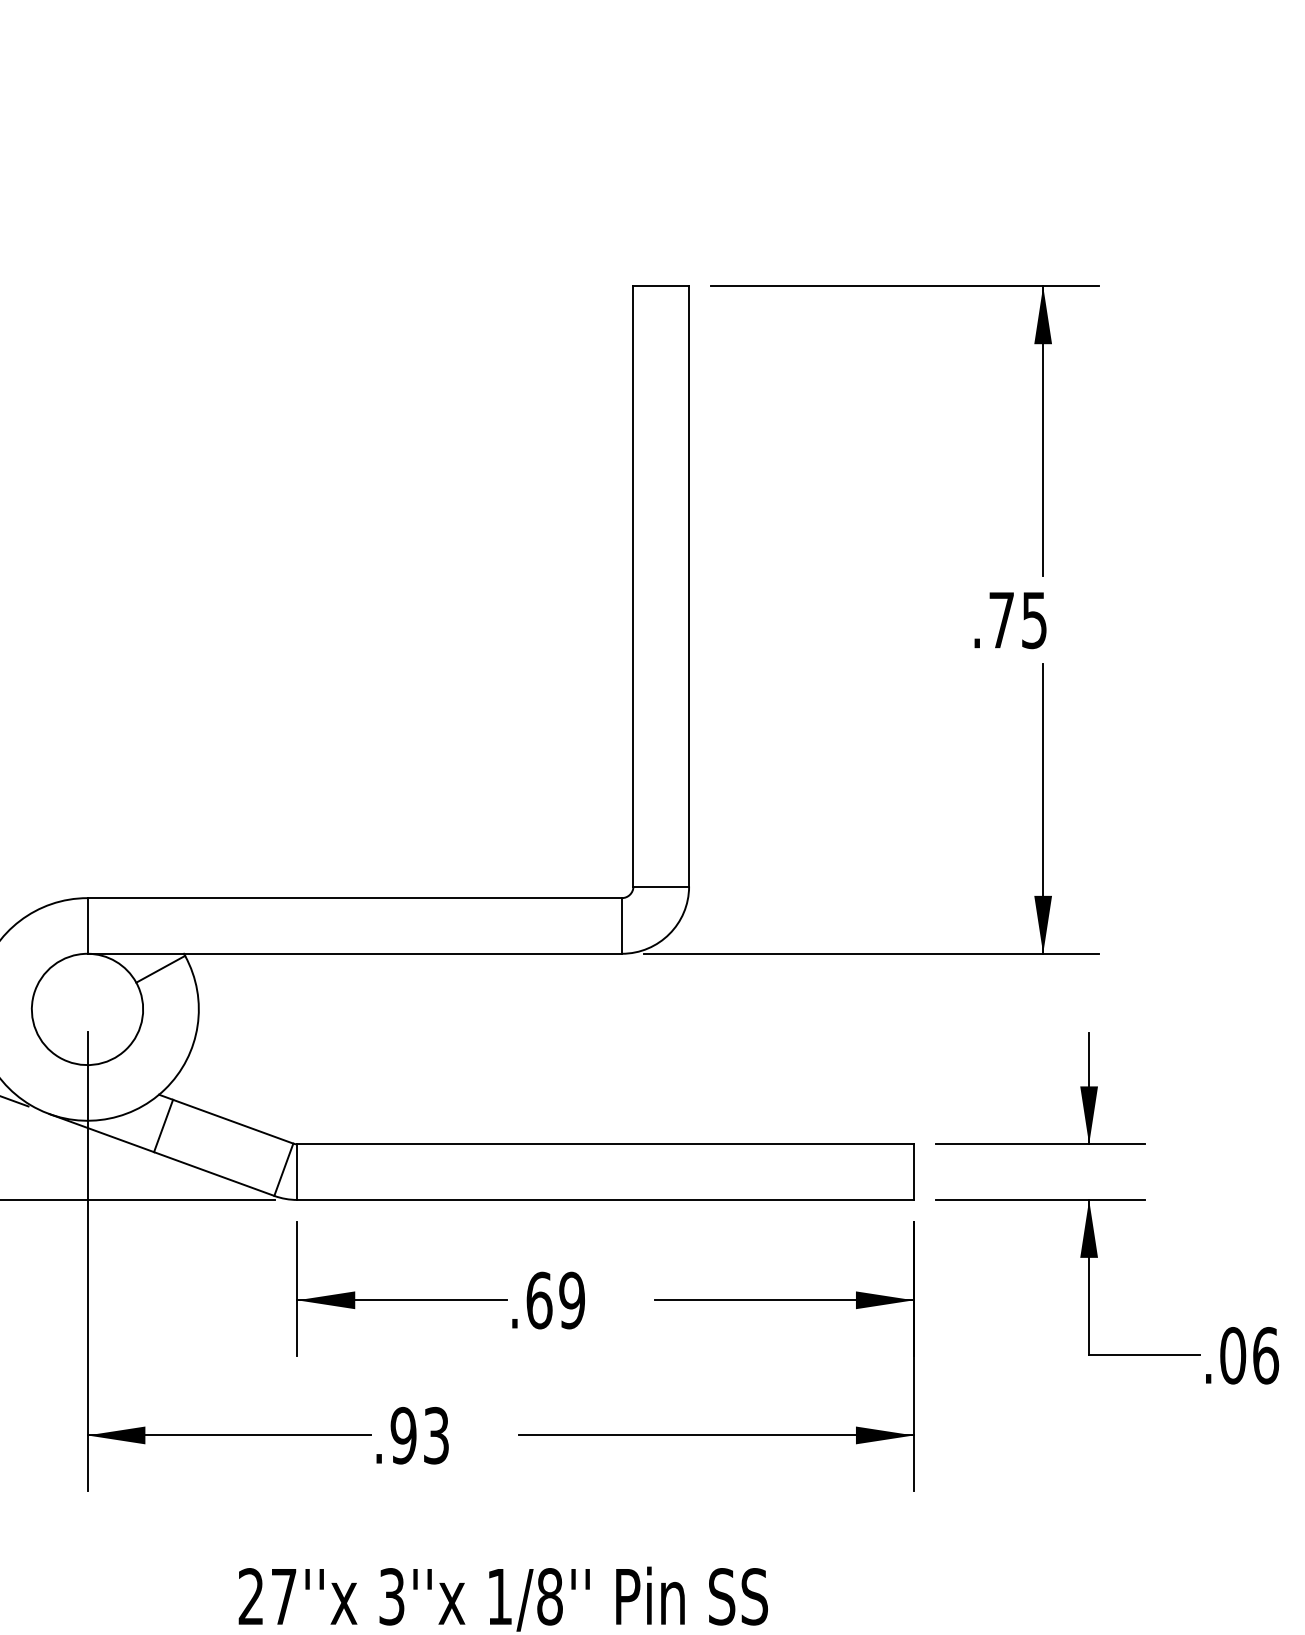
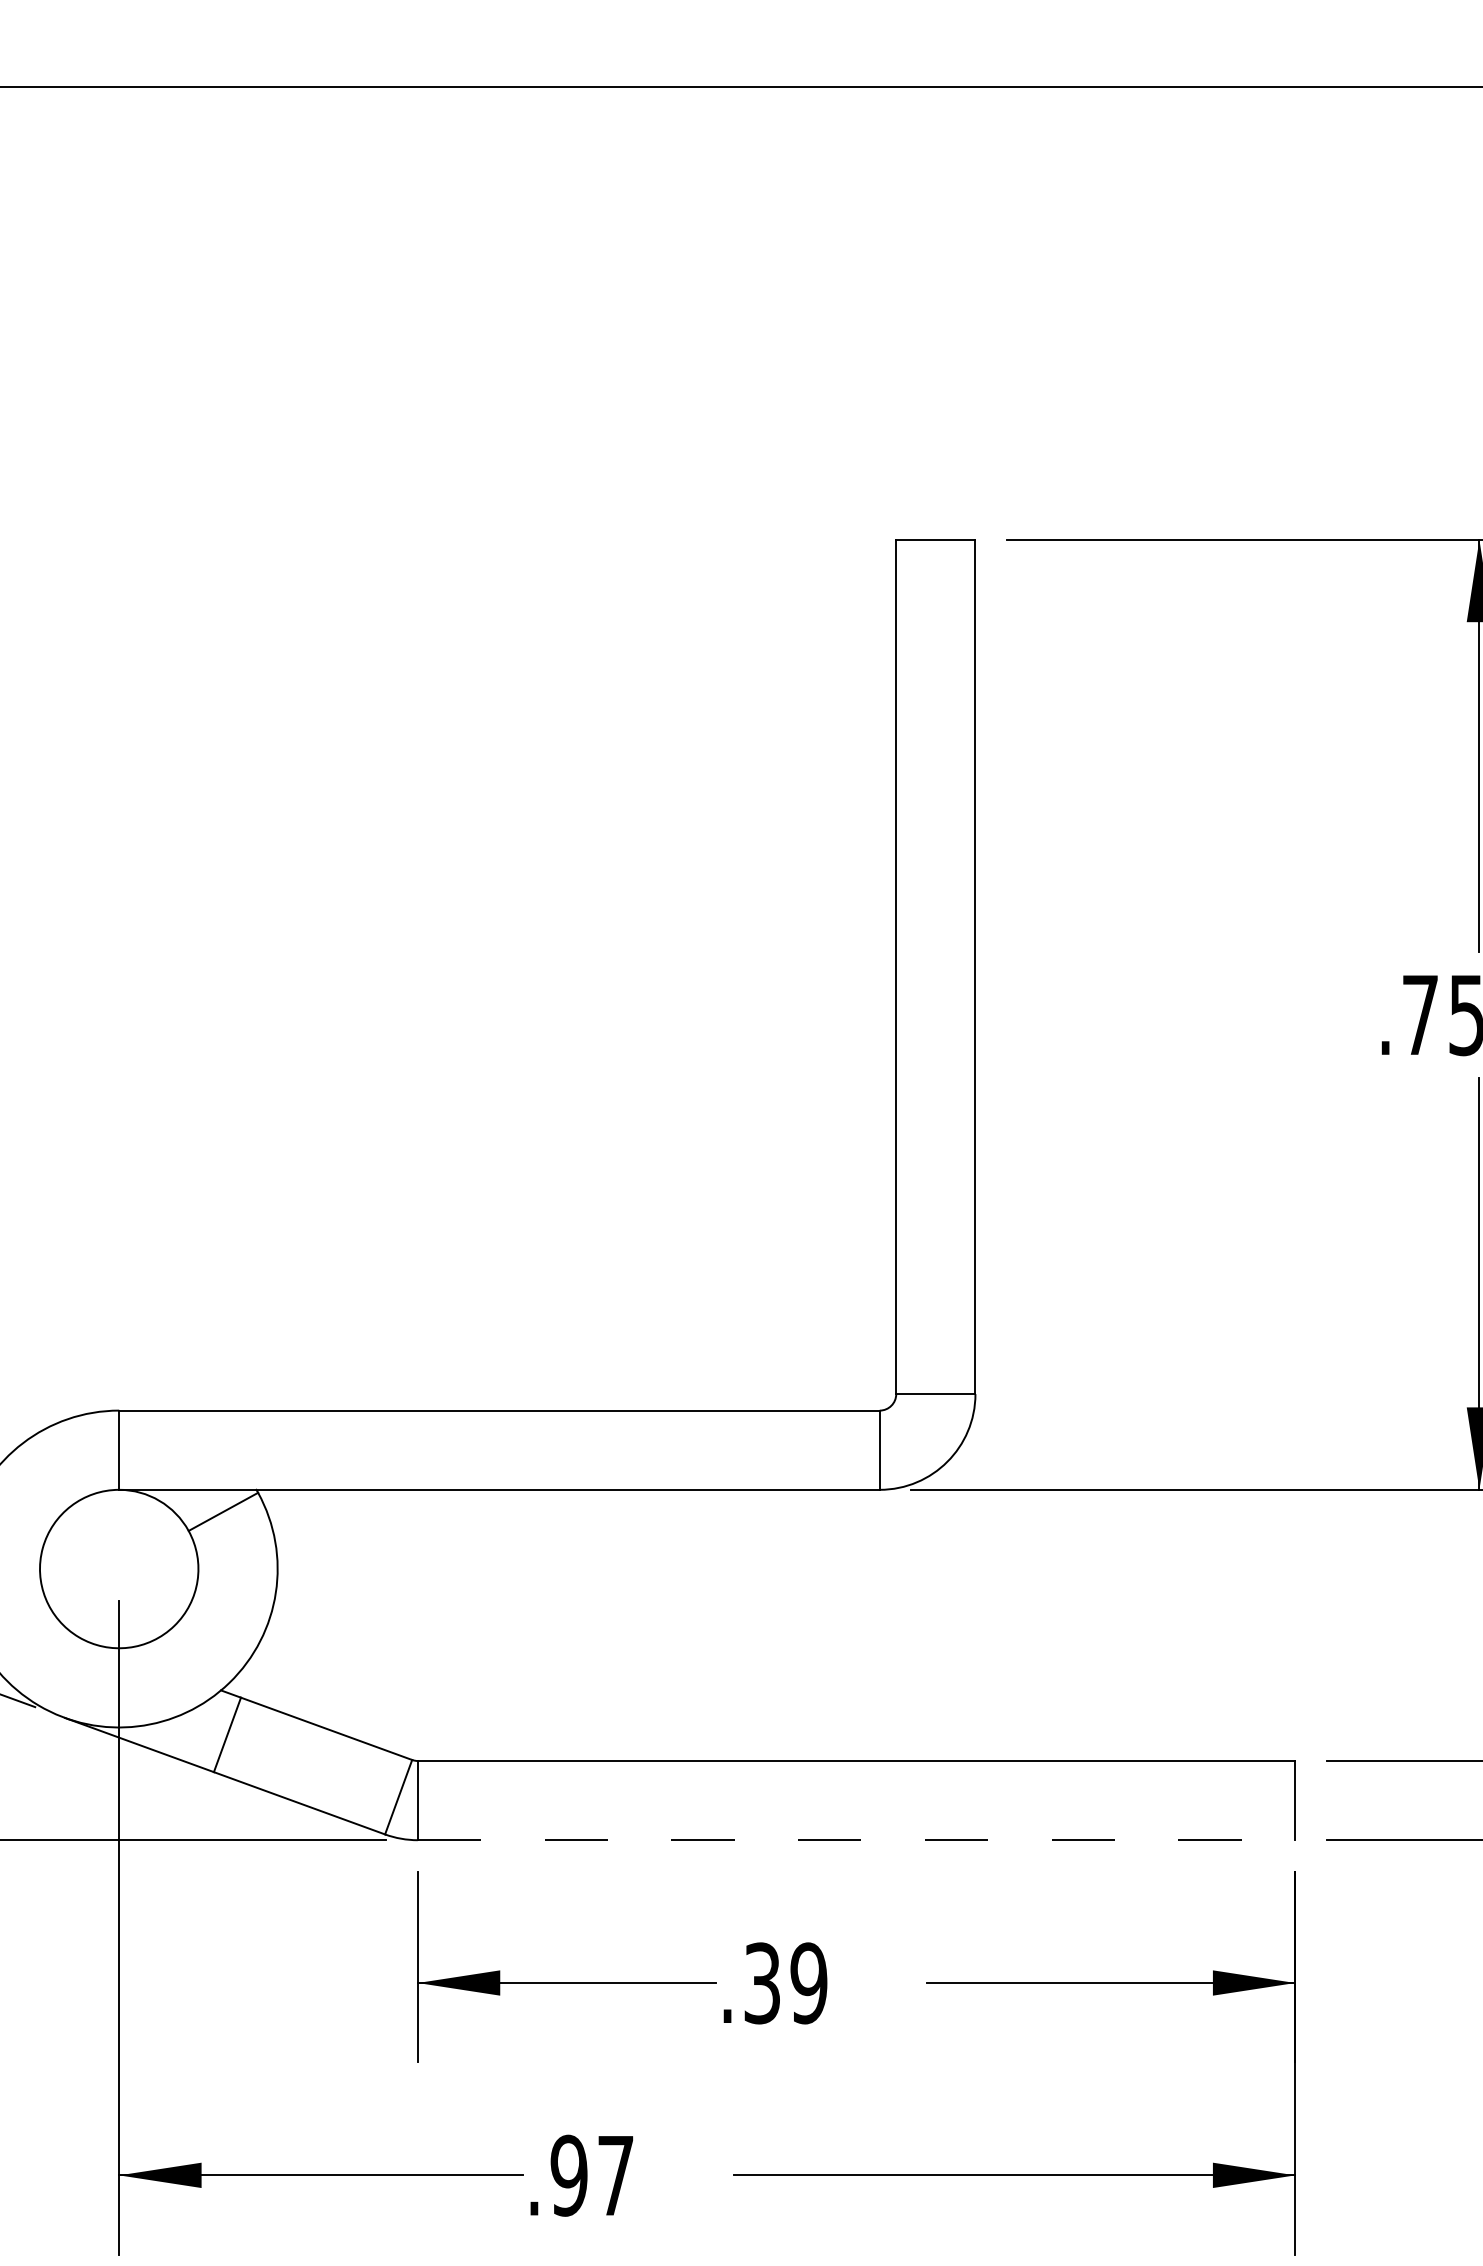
line: (606, 1199) -> (857, 1839), solid -> dashed
text: (539, 1300) -> (762, 1983), .69 -> .39
text: (436, 1435) -> (615, 2175), .93 -> .97

